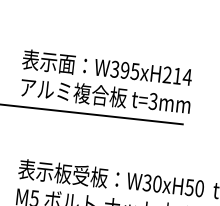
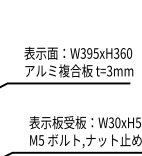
text: (178, 76) -> (123, 53), W395xH214 -> W395xH360

